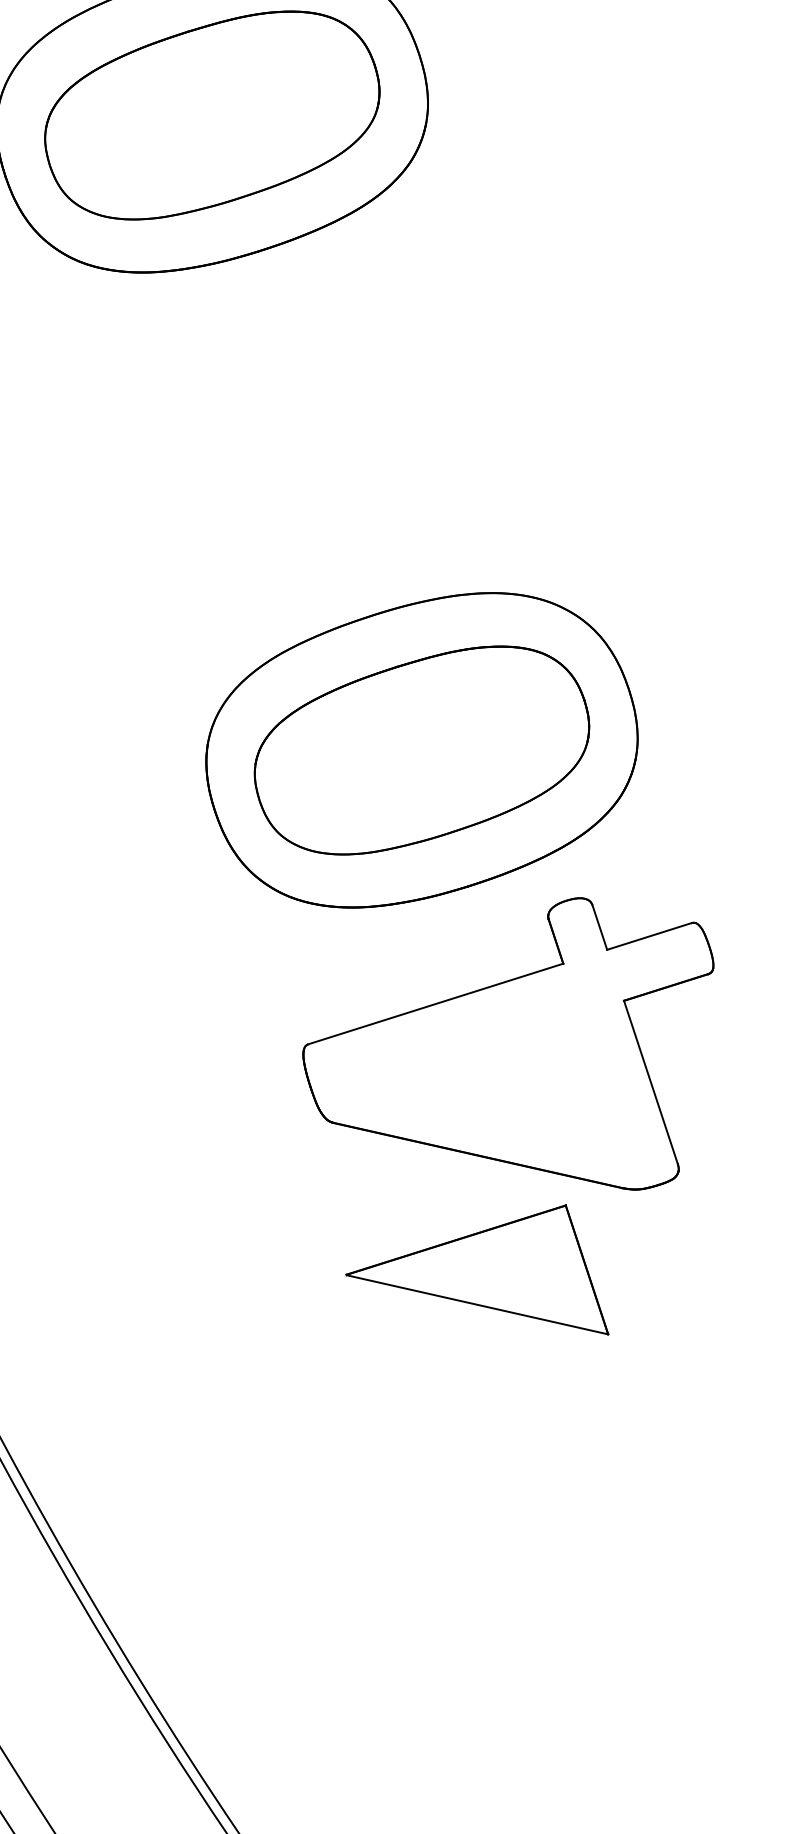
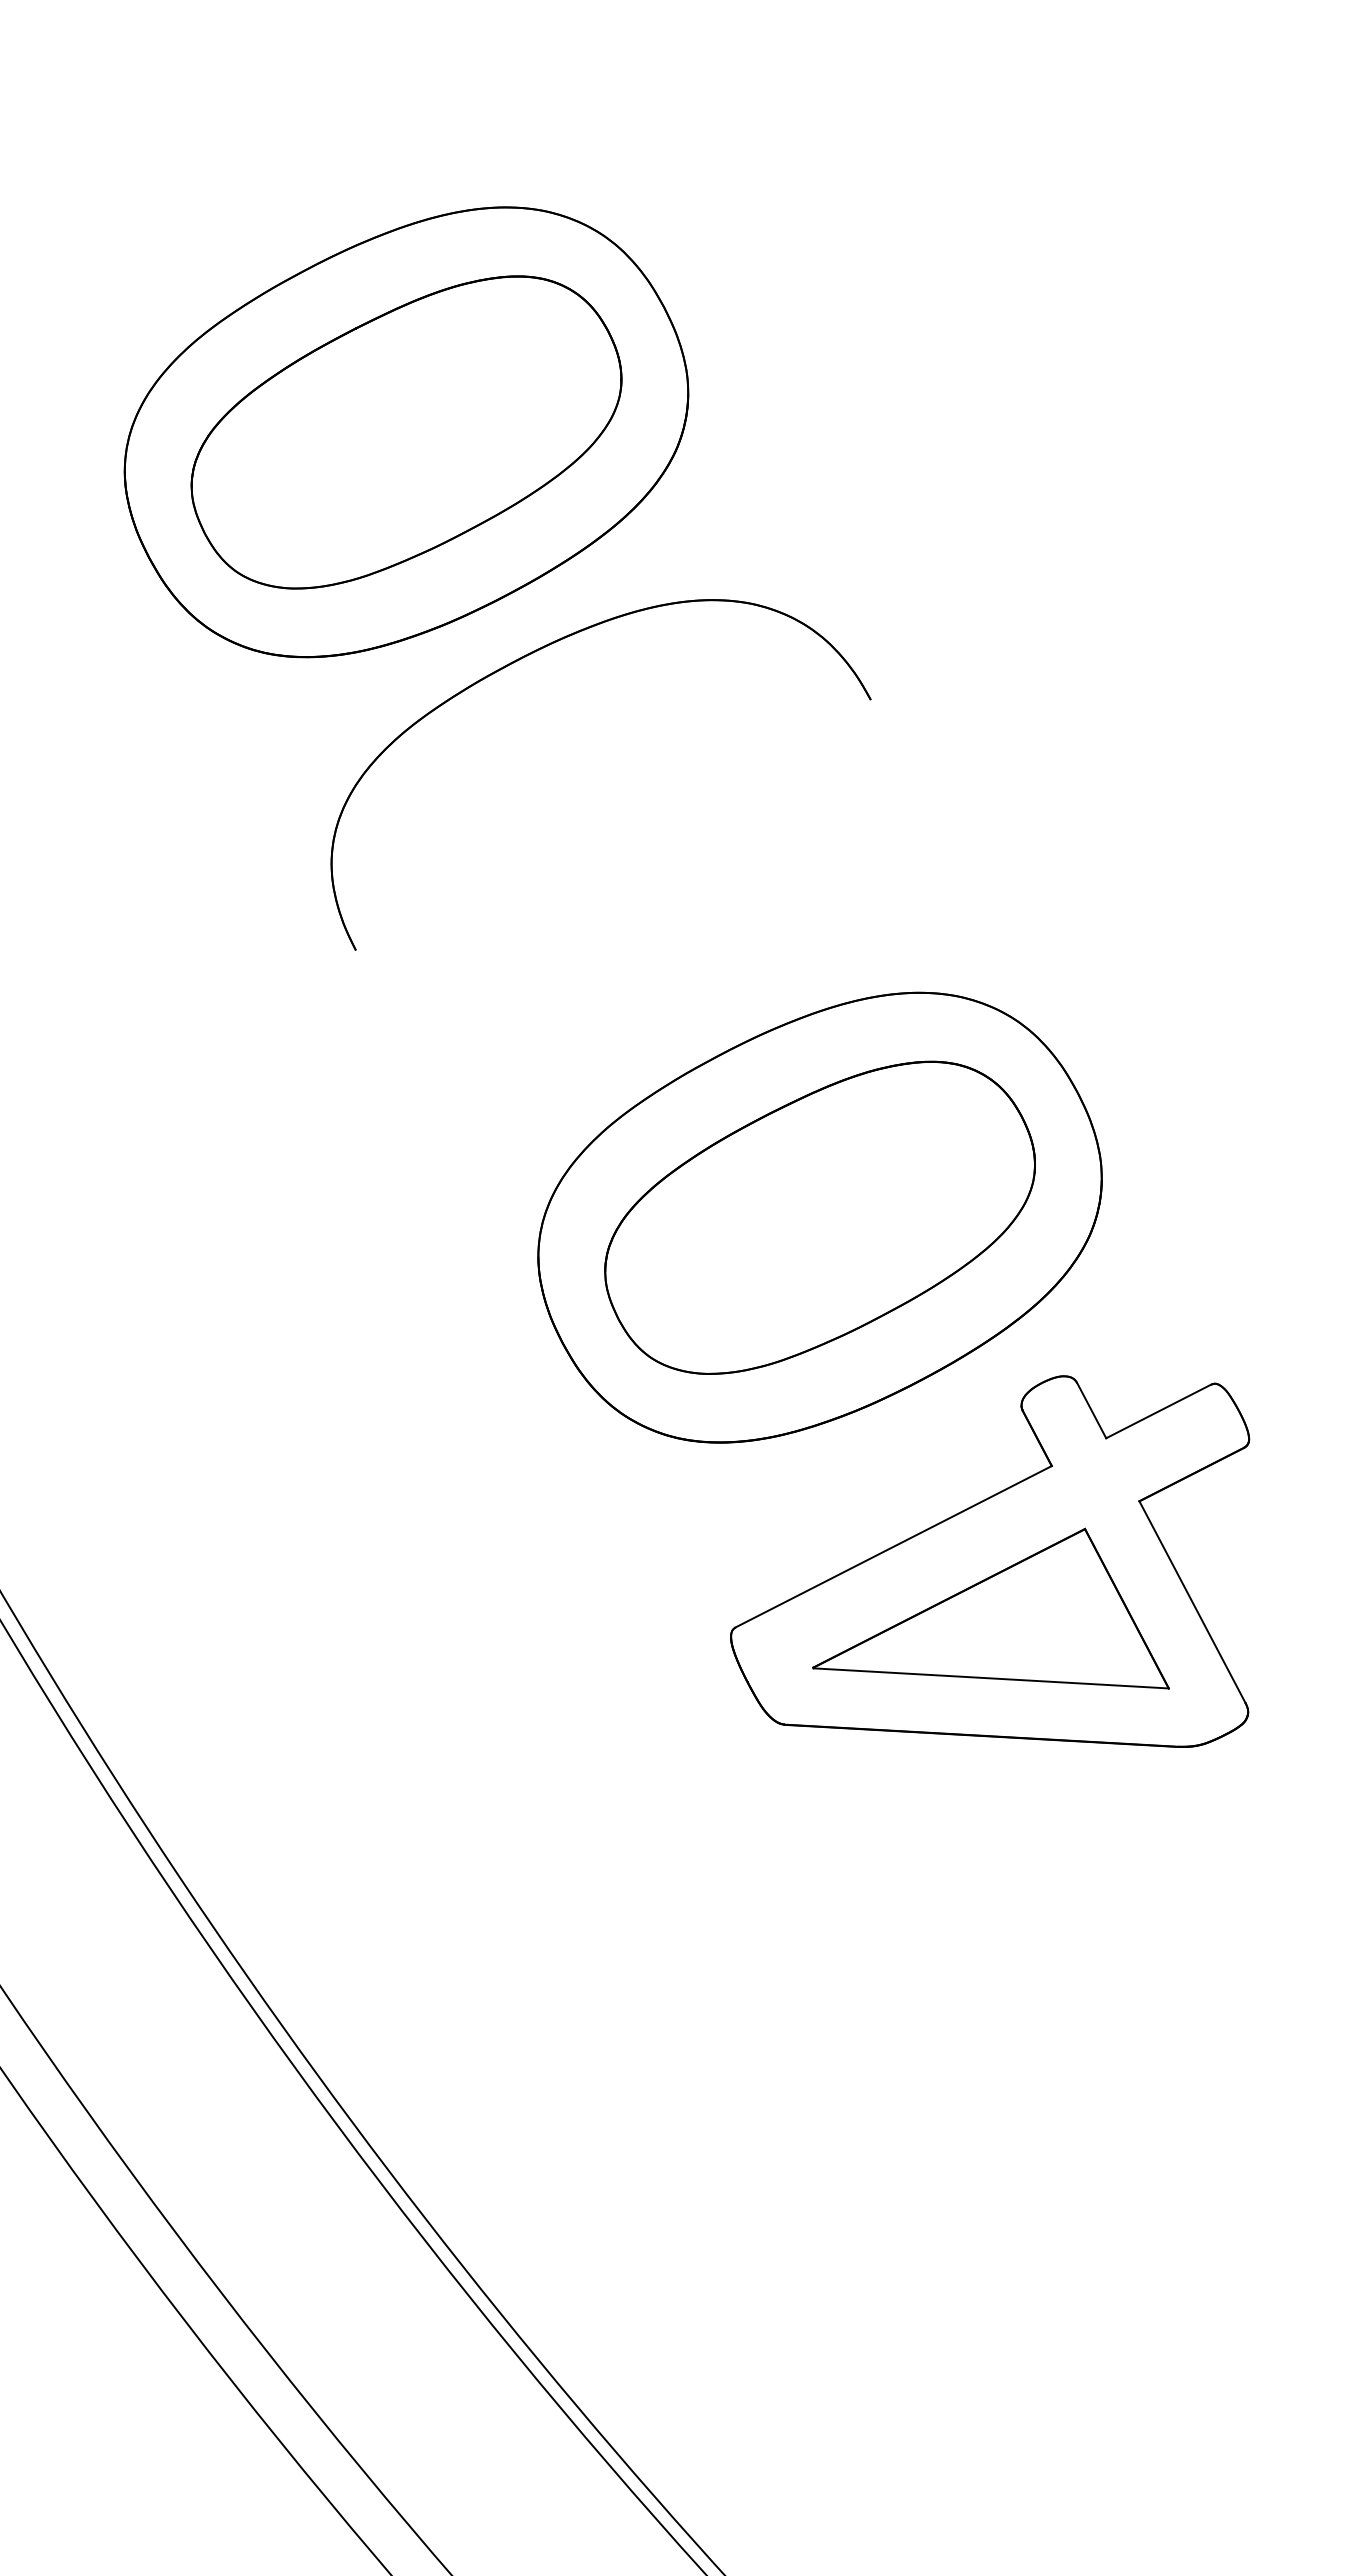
part: (284, 293) -> (539, 650), added
part: (485, 1252) -> (990, 1608), moved

